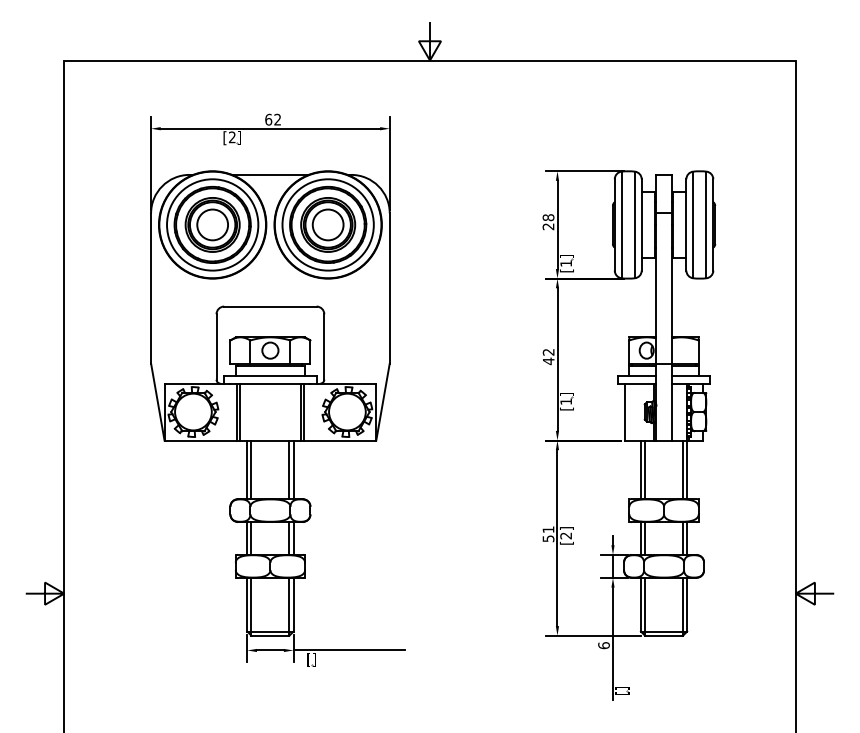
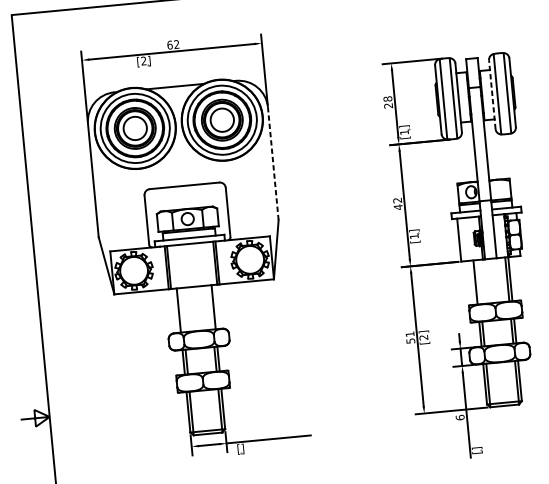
line: (686, 224) -> (492, 94), solid -> dashed
line: (389, 288) -> (273, 163), solid -> dashed
line: (251, 469) -> (181, 310), removed
line: (289, 469) -> (210, 307), removed
line: (644, 469) -> (478, 282), removed

